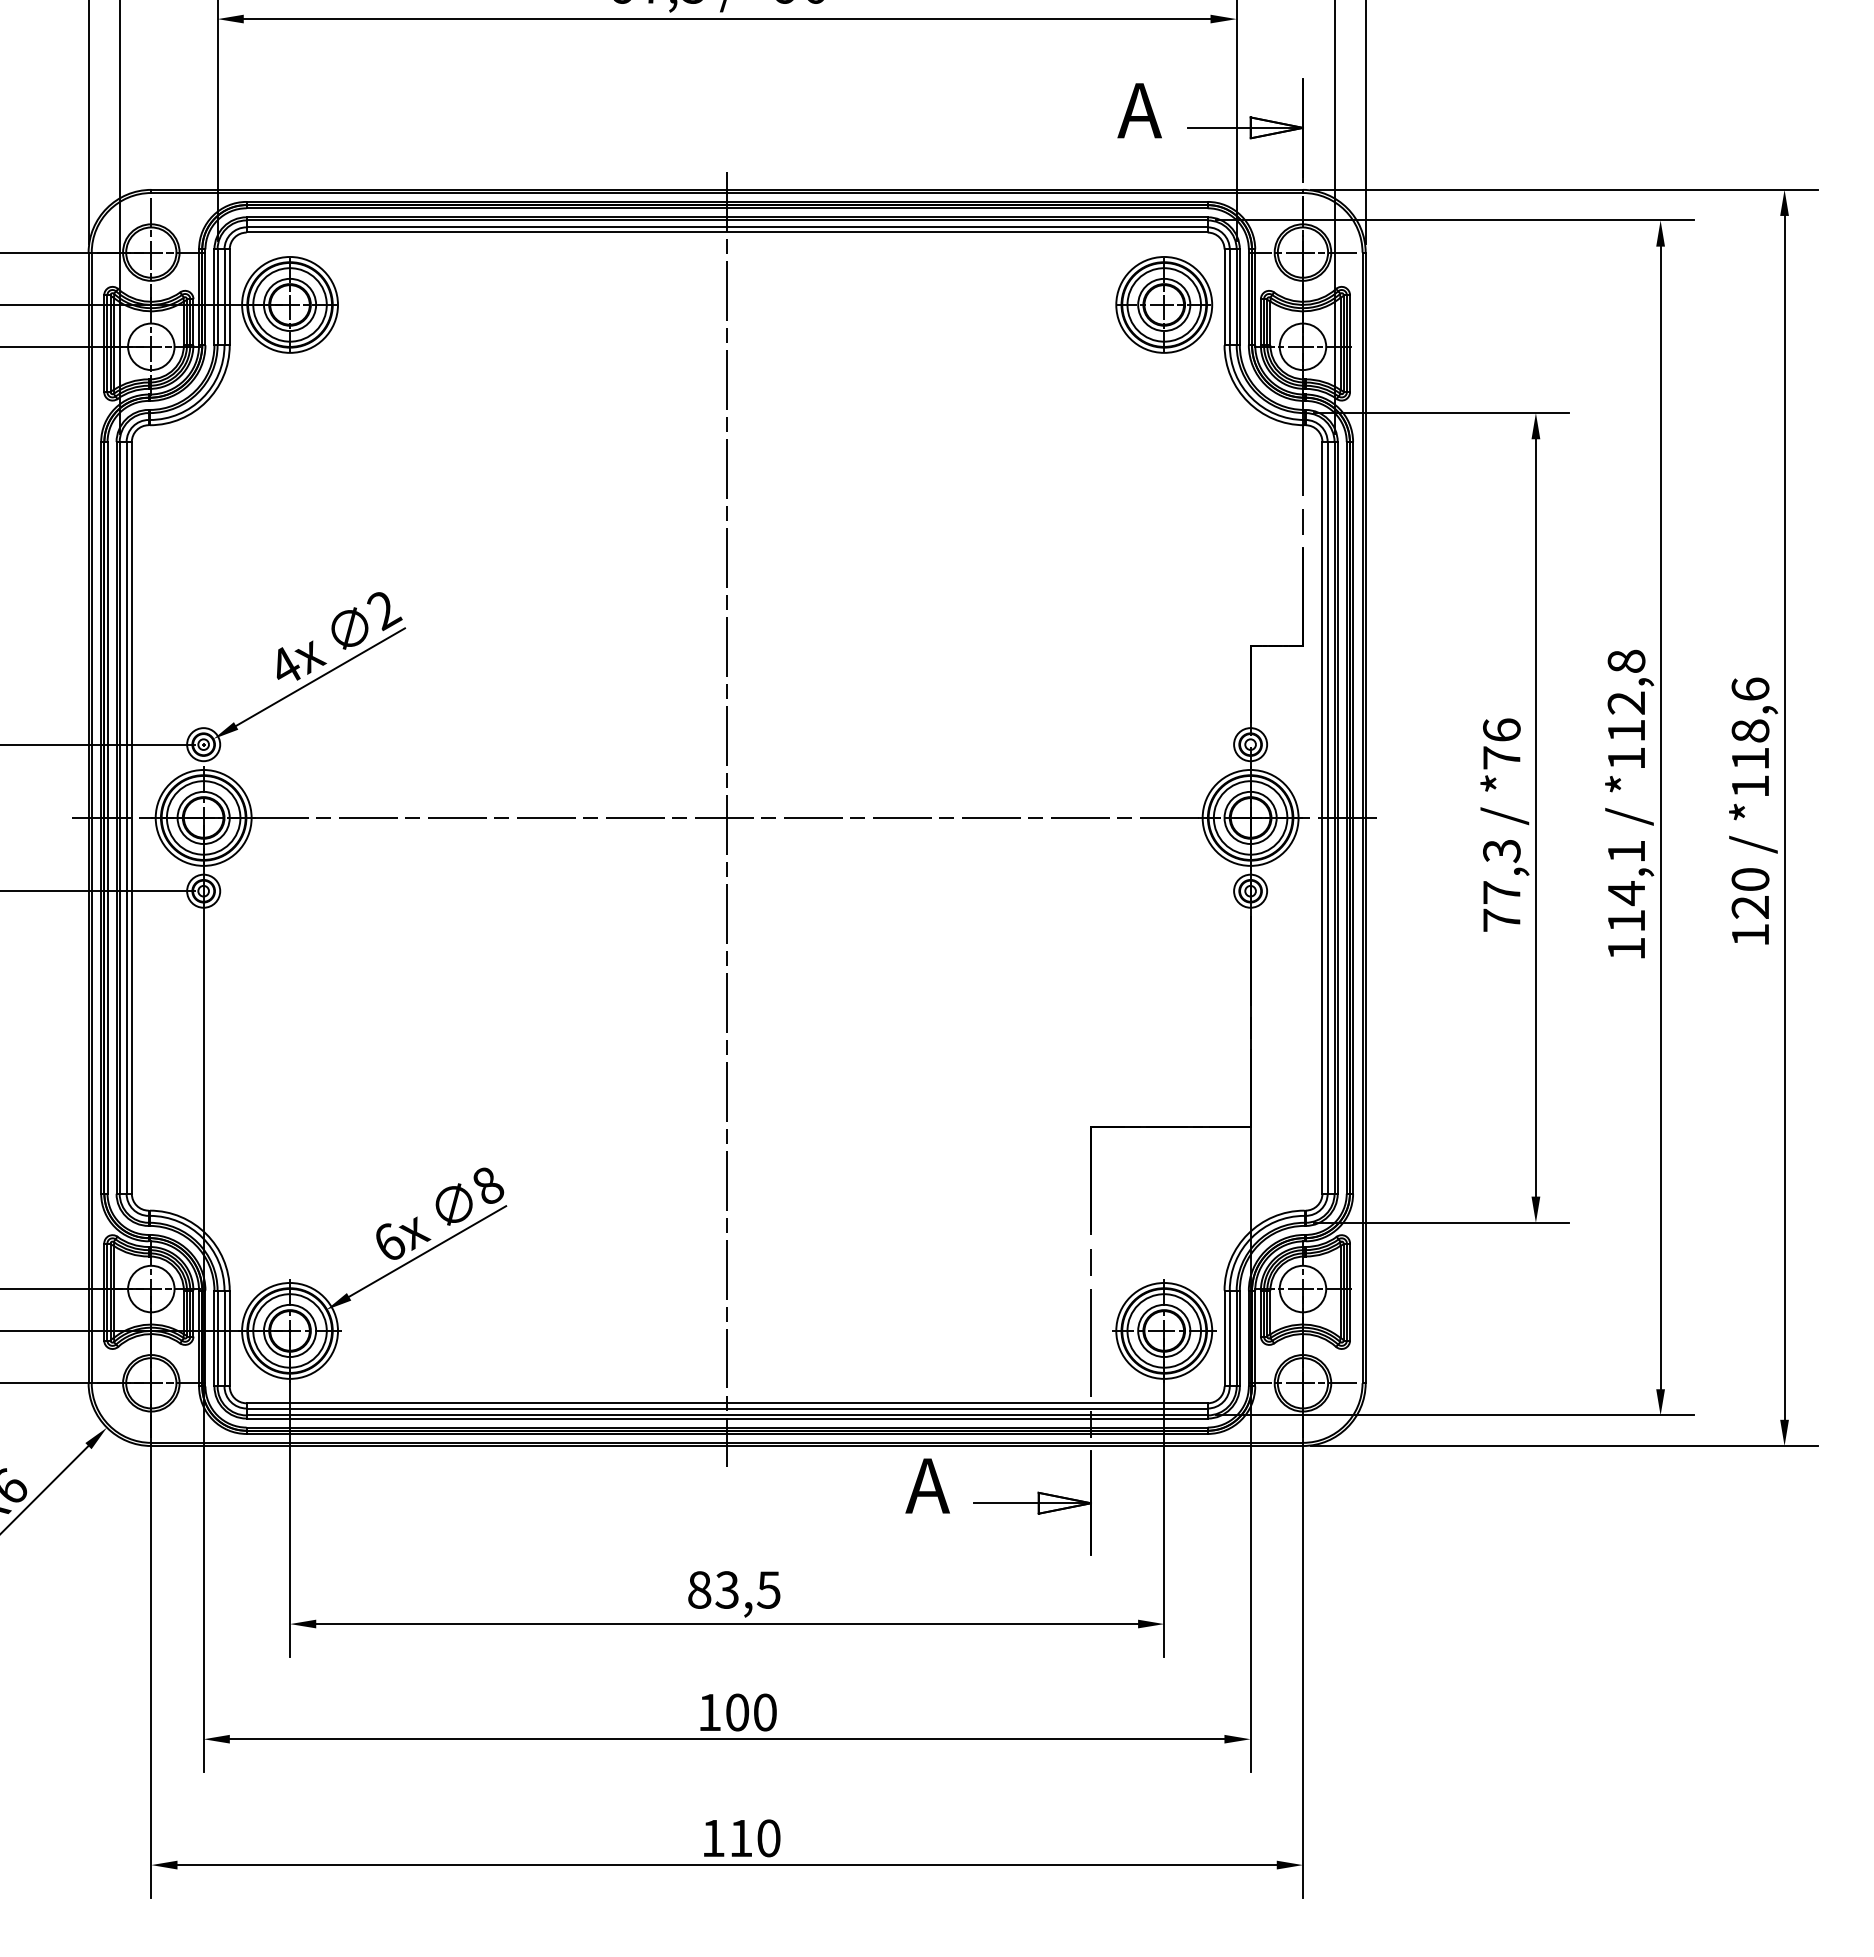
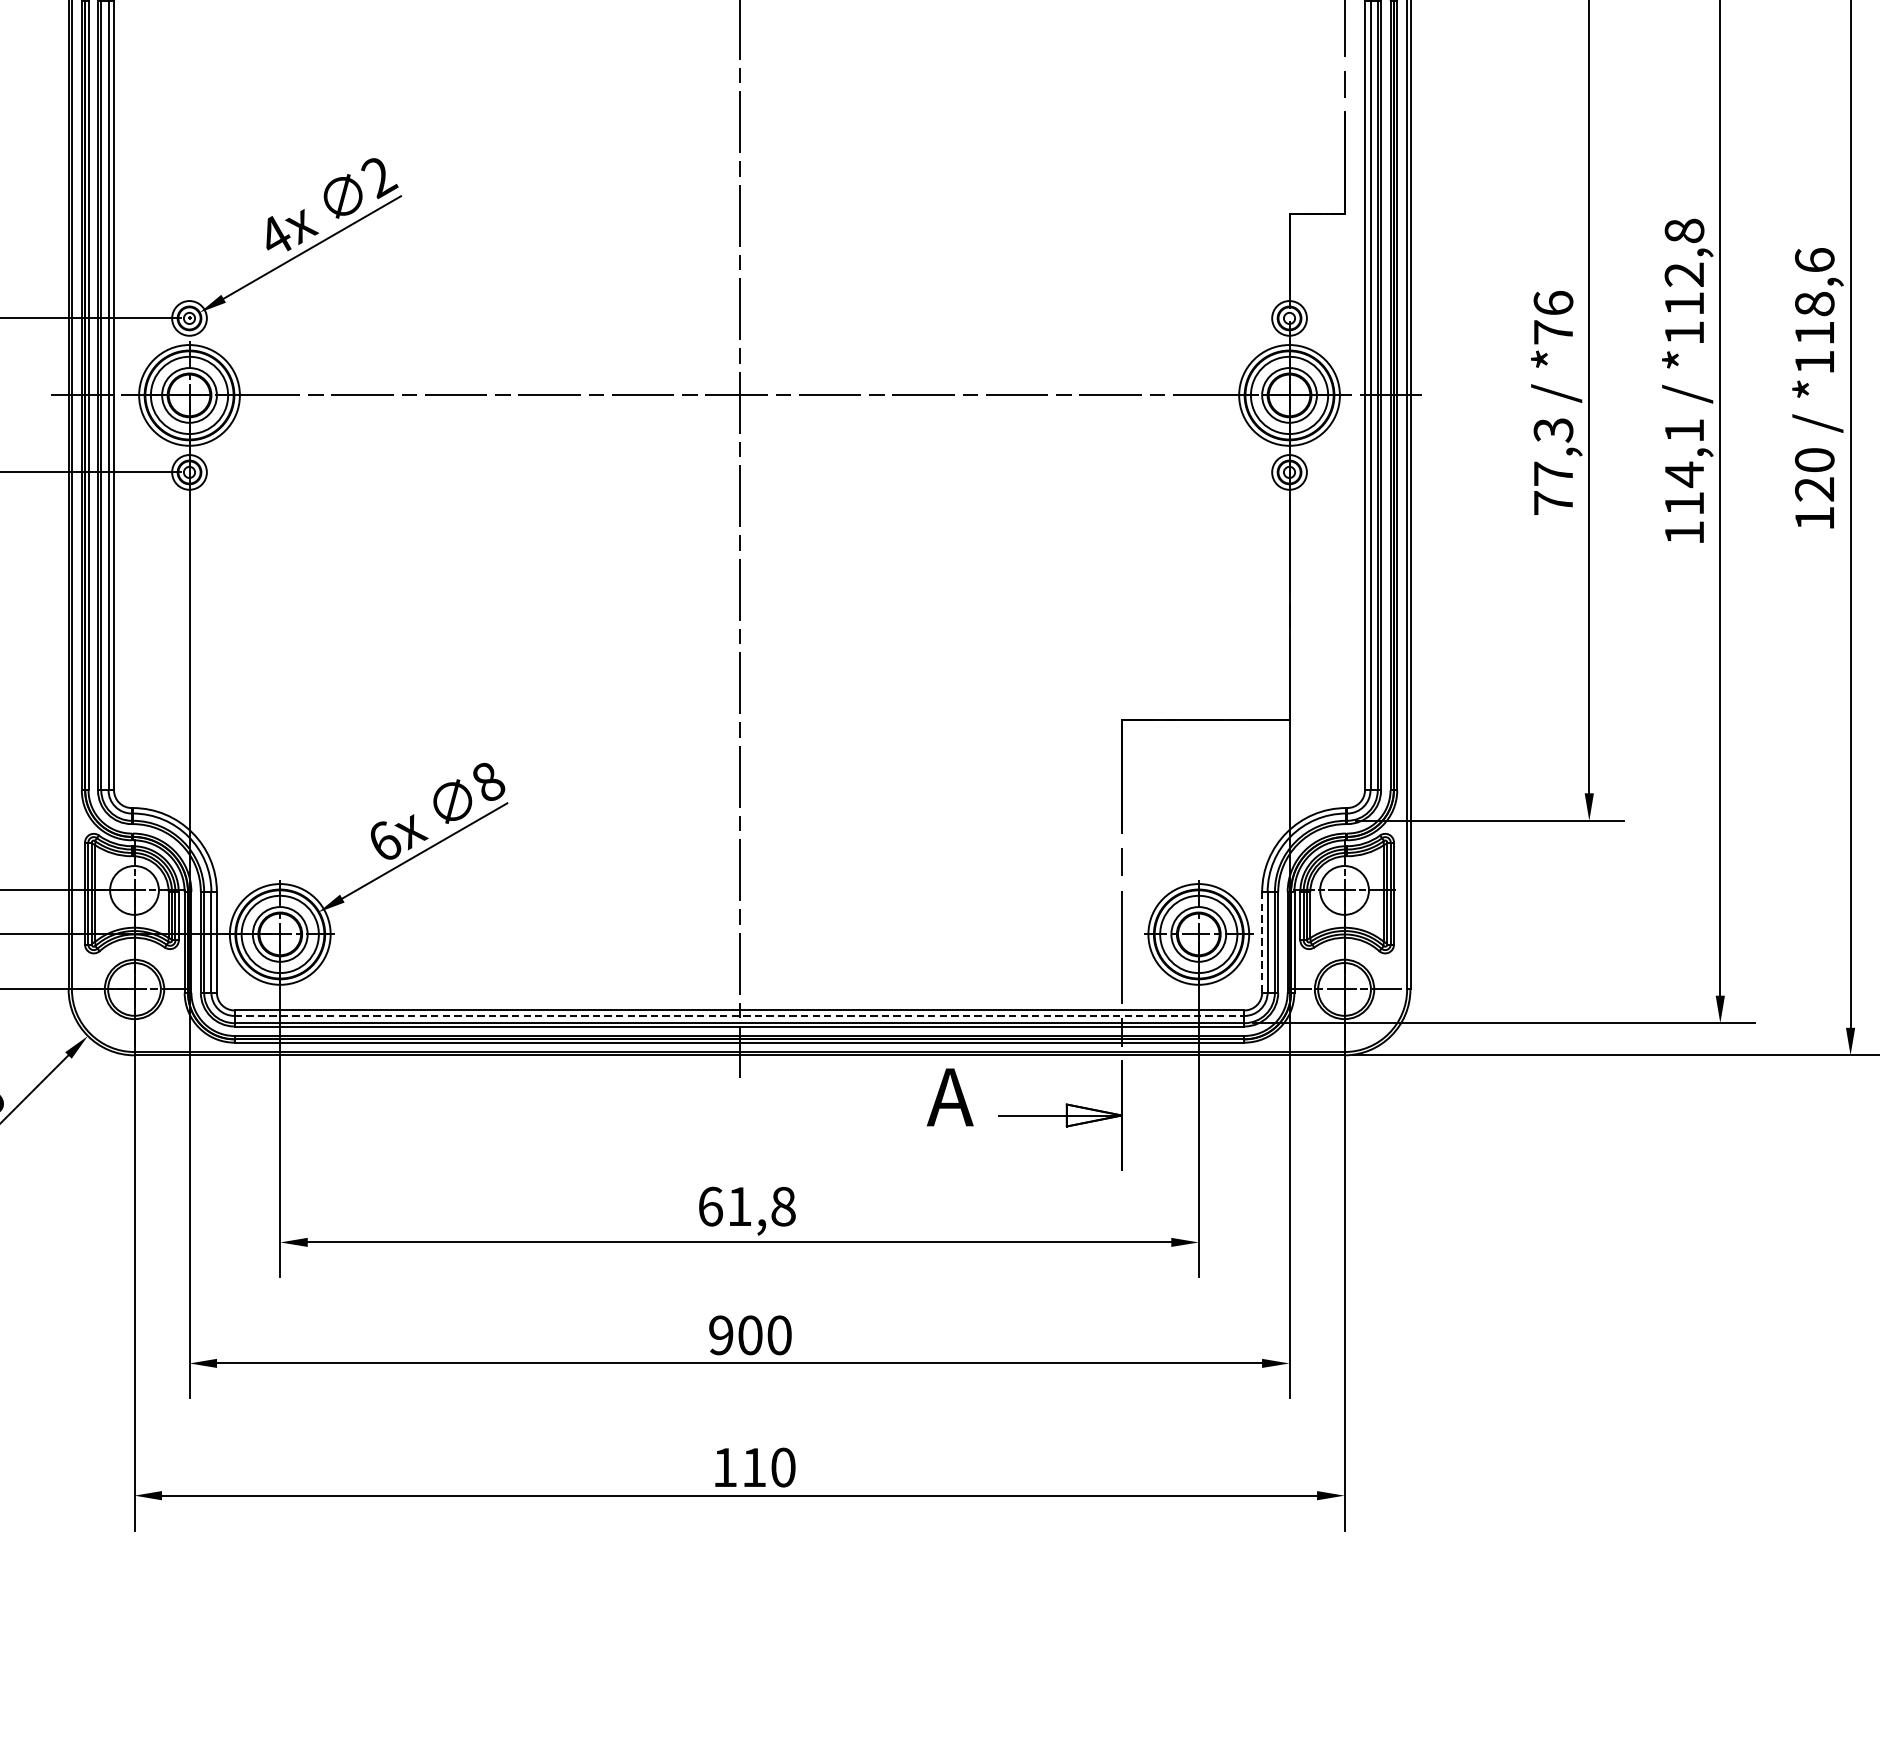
line: (1224, 1338) -> (1262, 942), solid -> dashed
line: (727, 1408) -> (739, 1015), solid -> dashed
text: (734, 1589) -> (747, 1206), 83,5 -> 61,8
text: (709, 1712) -> (720, 1335), 100 -> 900

